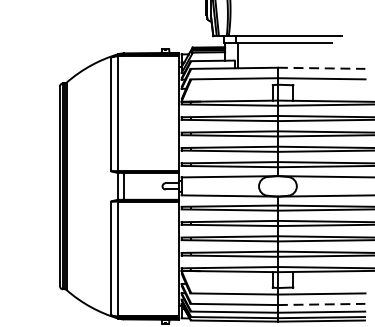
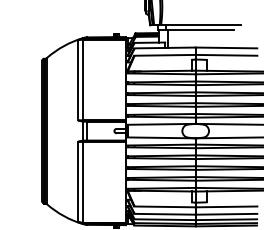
line: (321, 67) -> (226, 47), dashed -> solid
line: (321, 304) -> (226, 214), dashed -> solid

